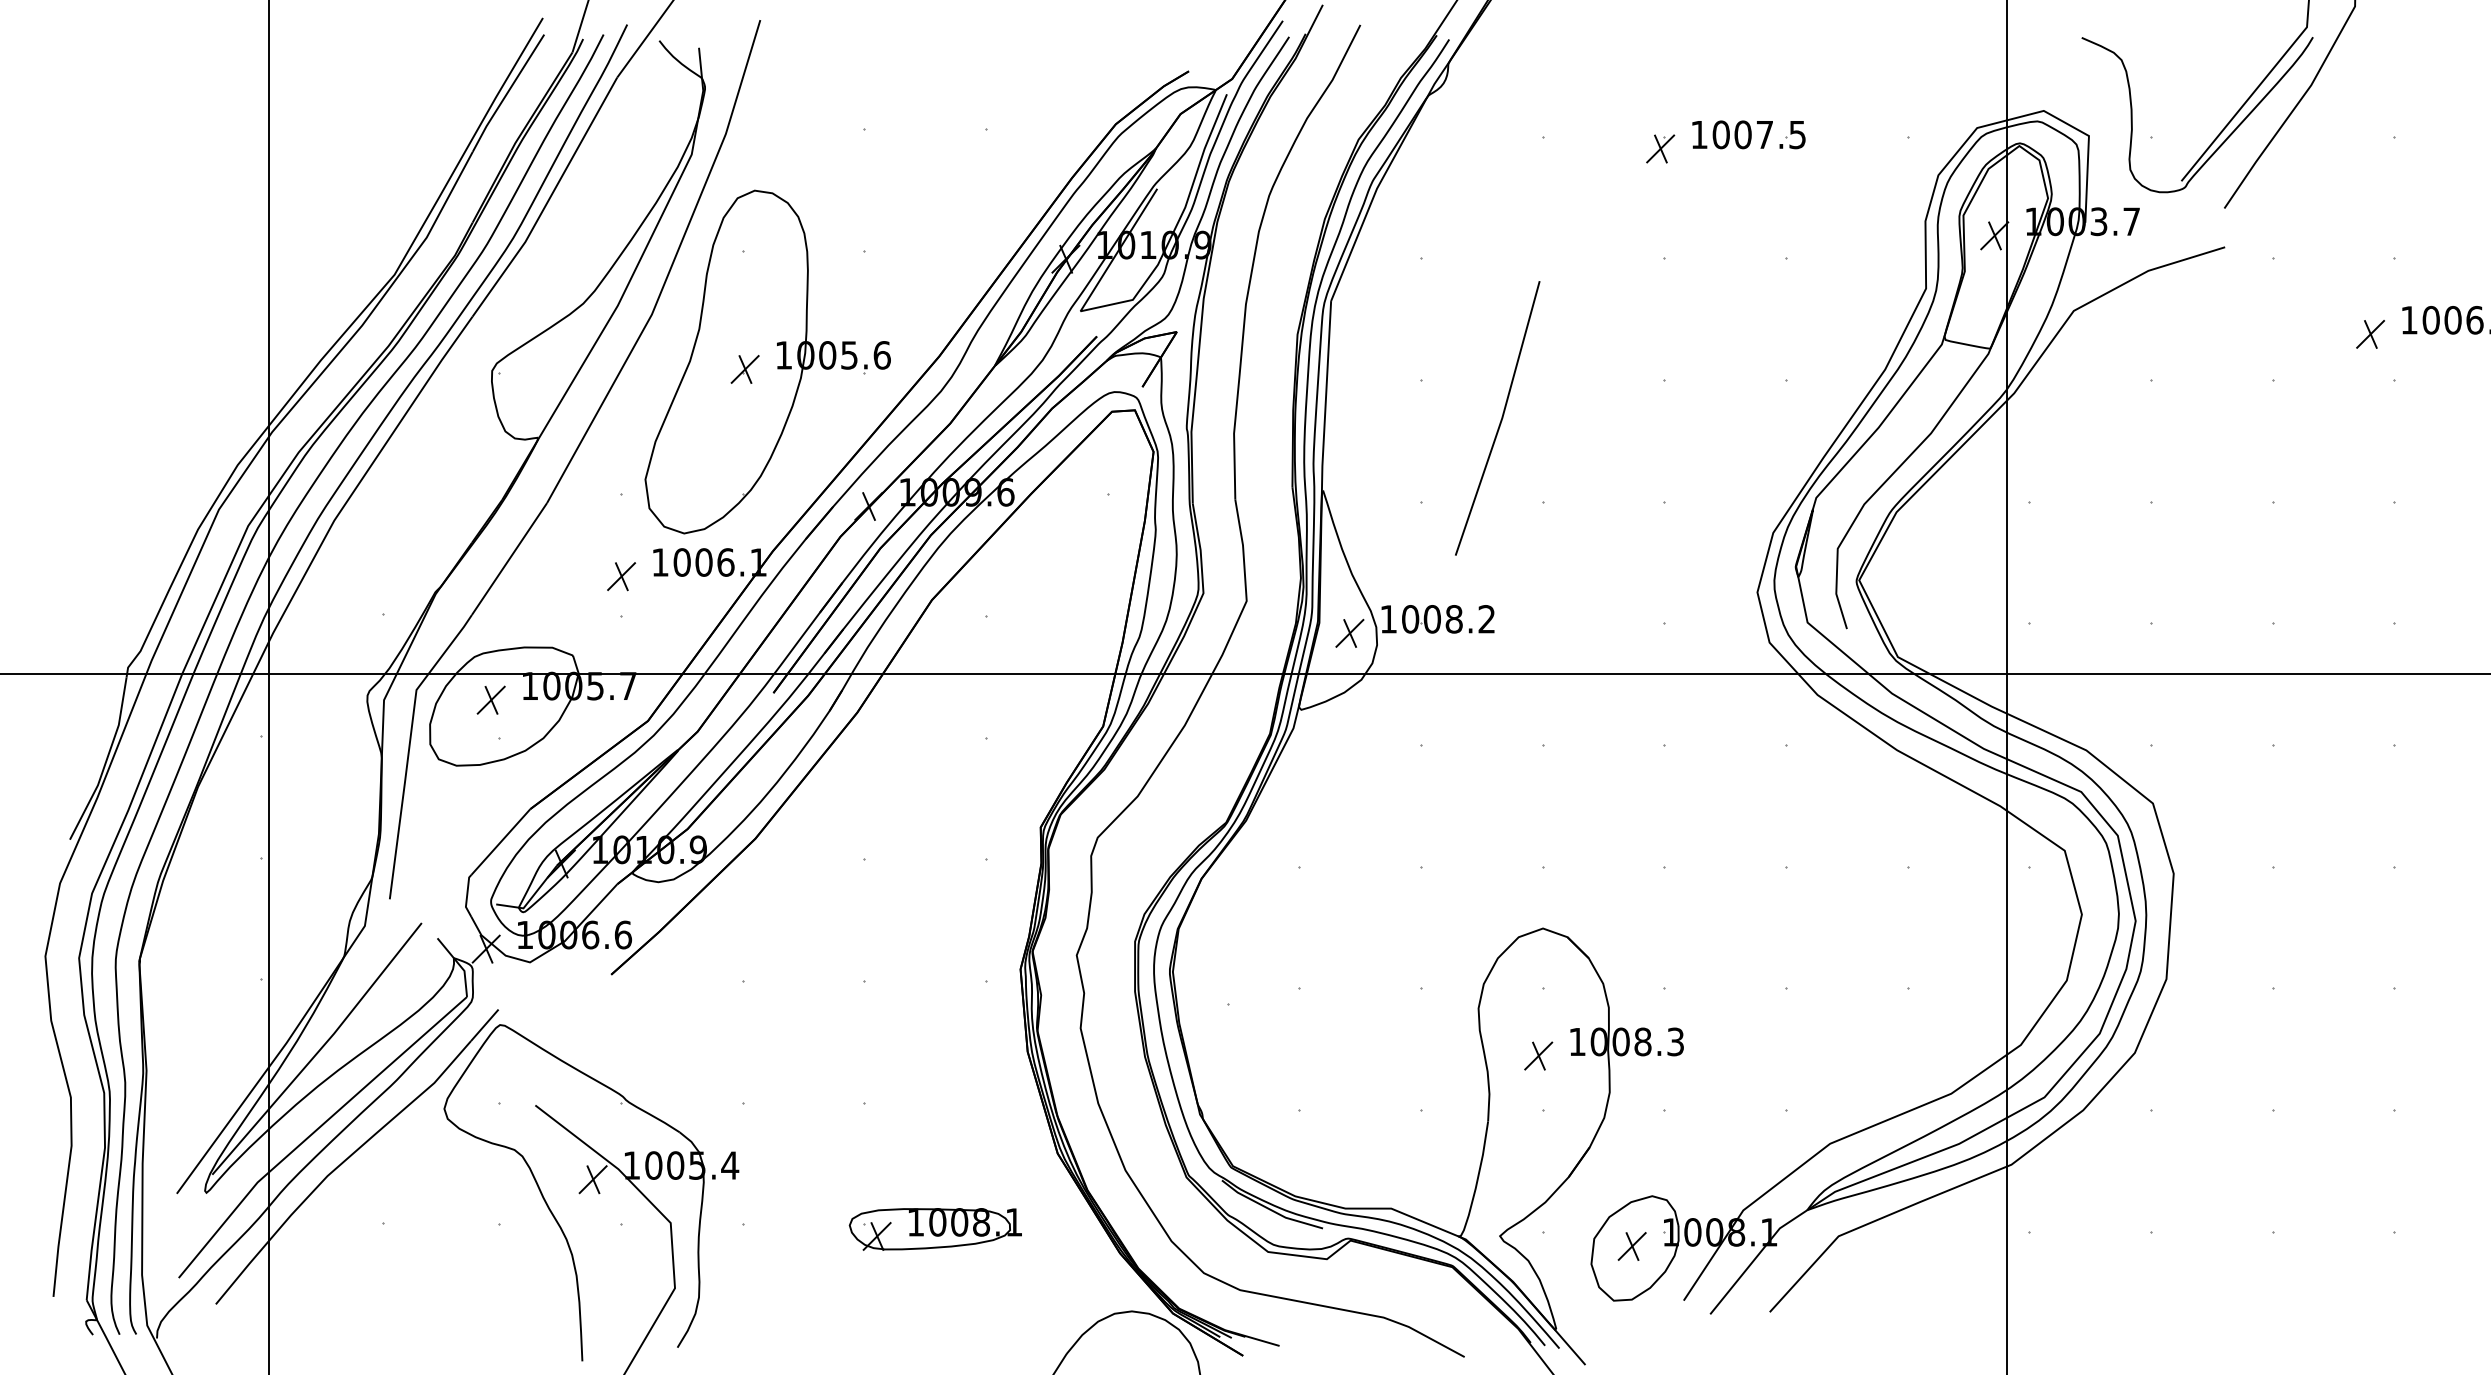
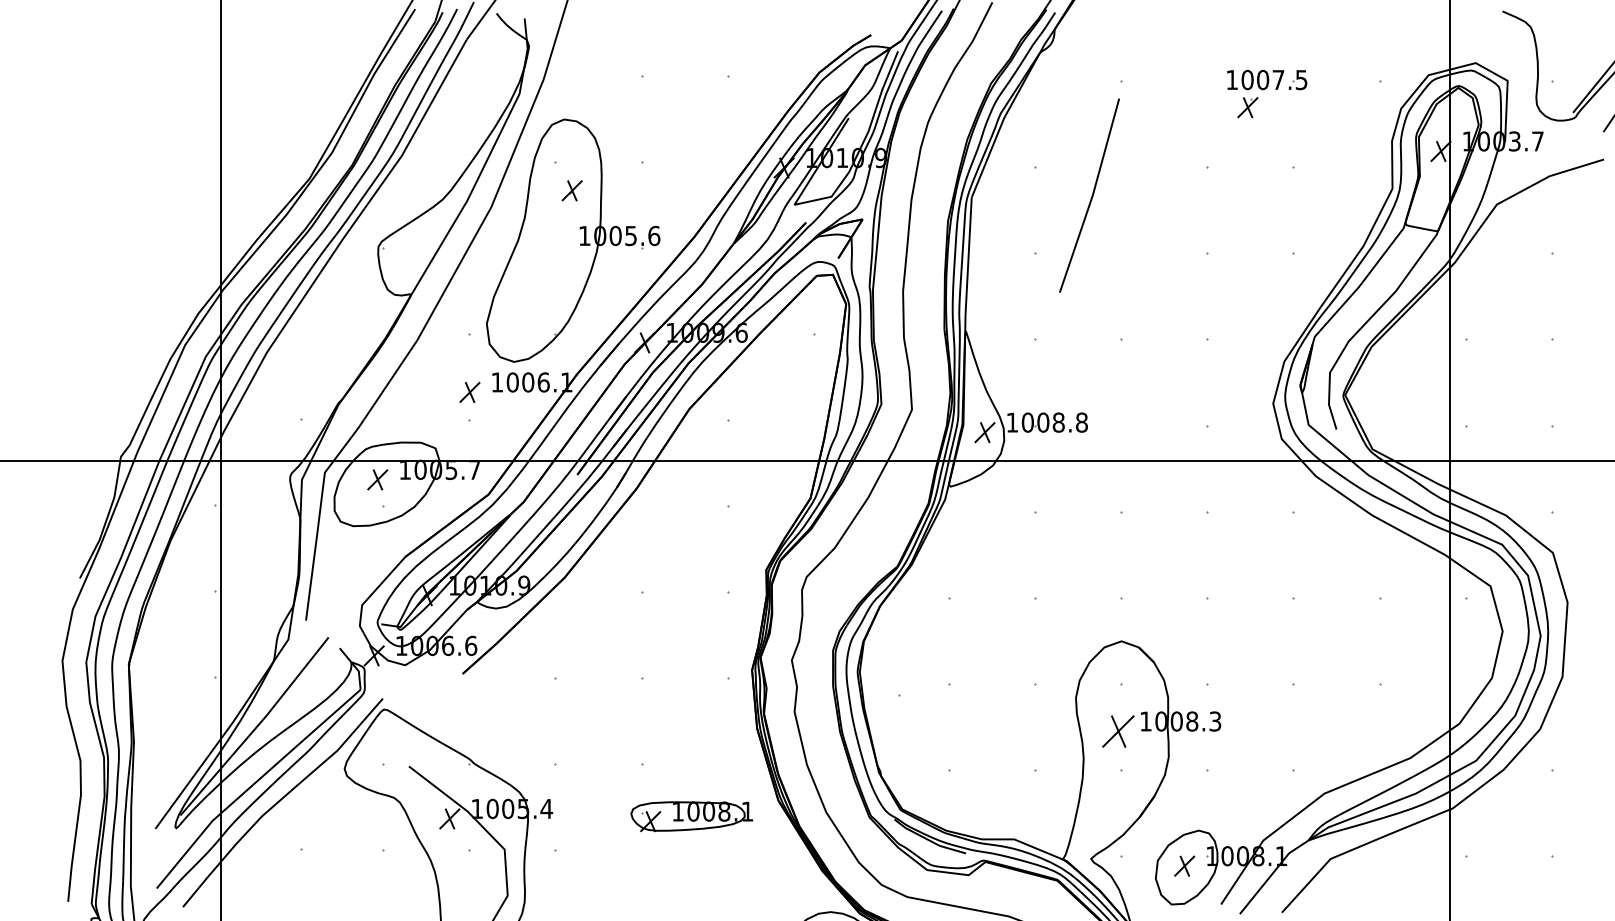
part: (1660, 148) -> (1247, 107), moved
part: (744, 369) -> (571, 190), moved
line: (1500, 419) -> (1091, 196), moved
text: (1486, 619) -> (1081, 422), 1008.2 -> 1008.8
part: (1538, 1055) -> (1118, 731), size x1.6
part: (934, 1229) -> (691, 816), moved

